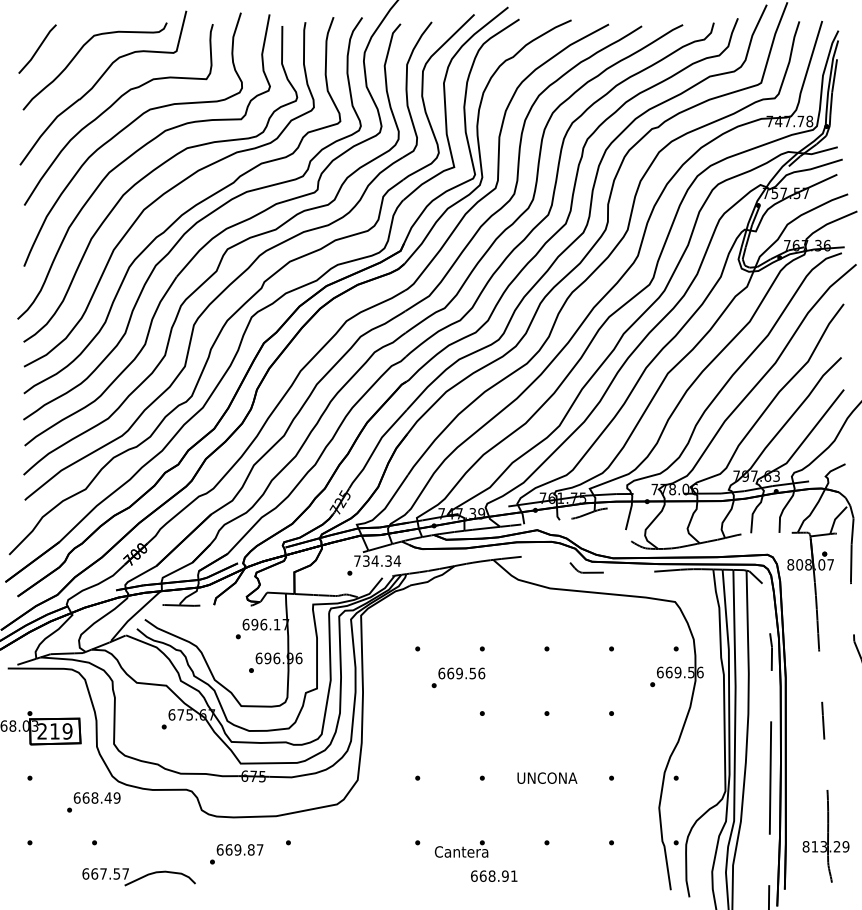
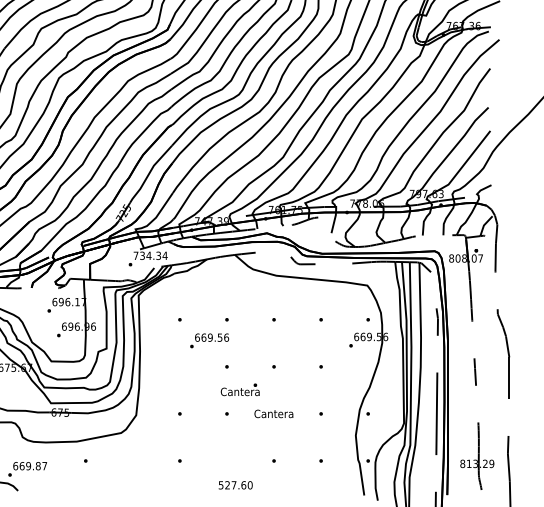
text: (547, 777) -> (274, 413), UNCONA -> Cantera
text: (461, 848) -> (240, 389), moved
text: (236, 854) -> (27, 469), moved
text: (494, 875) -> (235, 484), 668.91 -> 527.60

